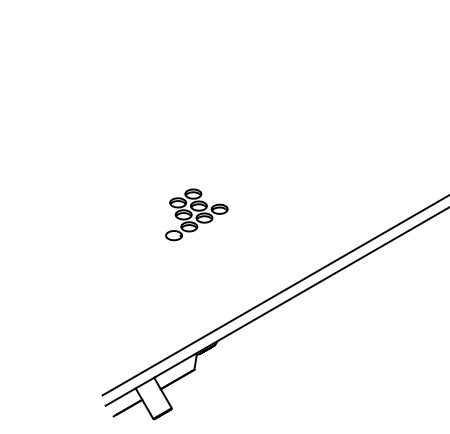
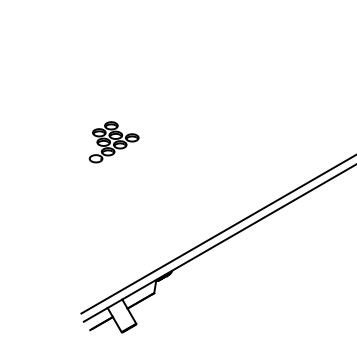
part: (196, 215) -> (113, 142), moved

